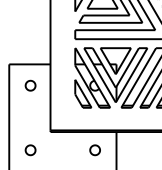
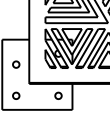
part: (30, 85) -> (16, 64), moved

